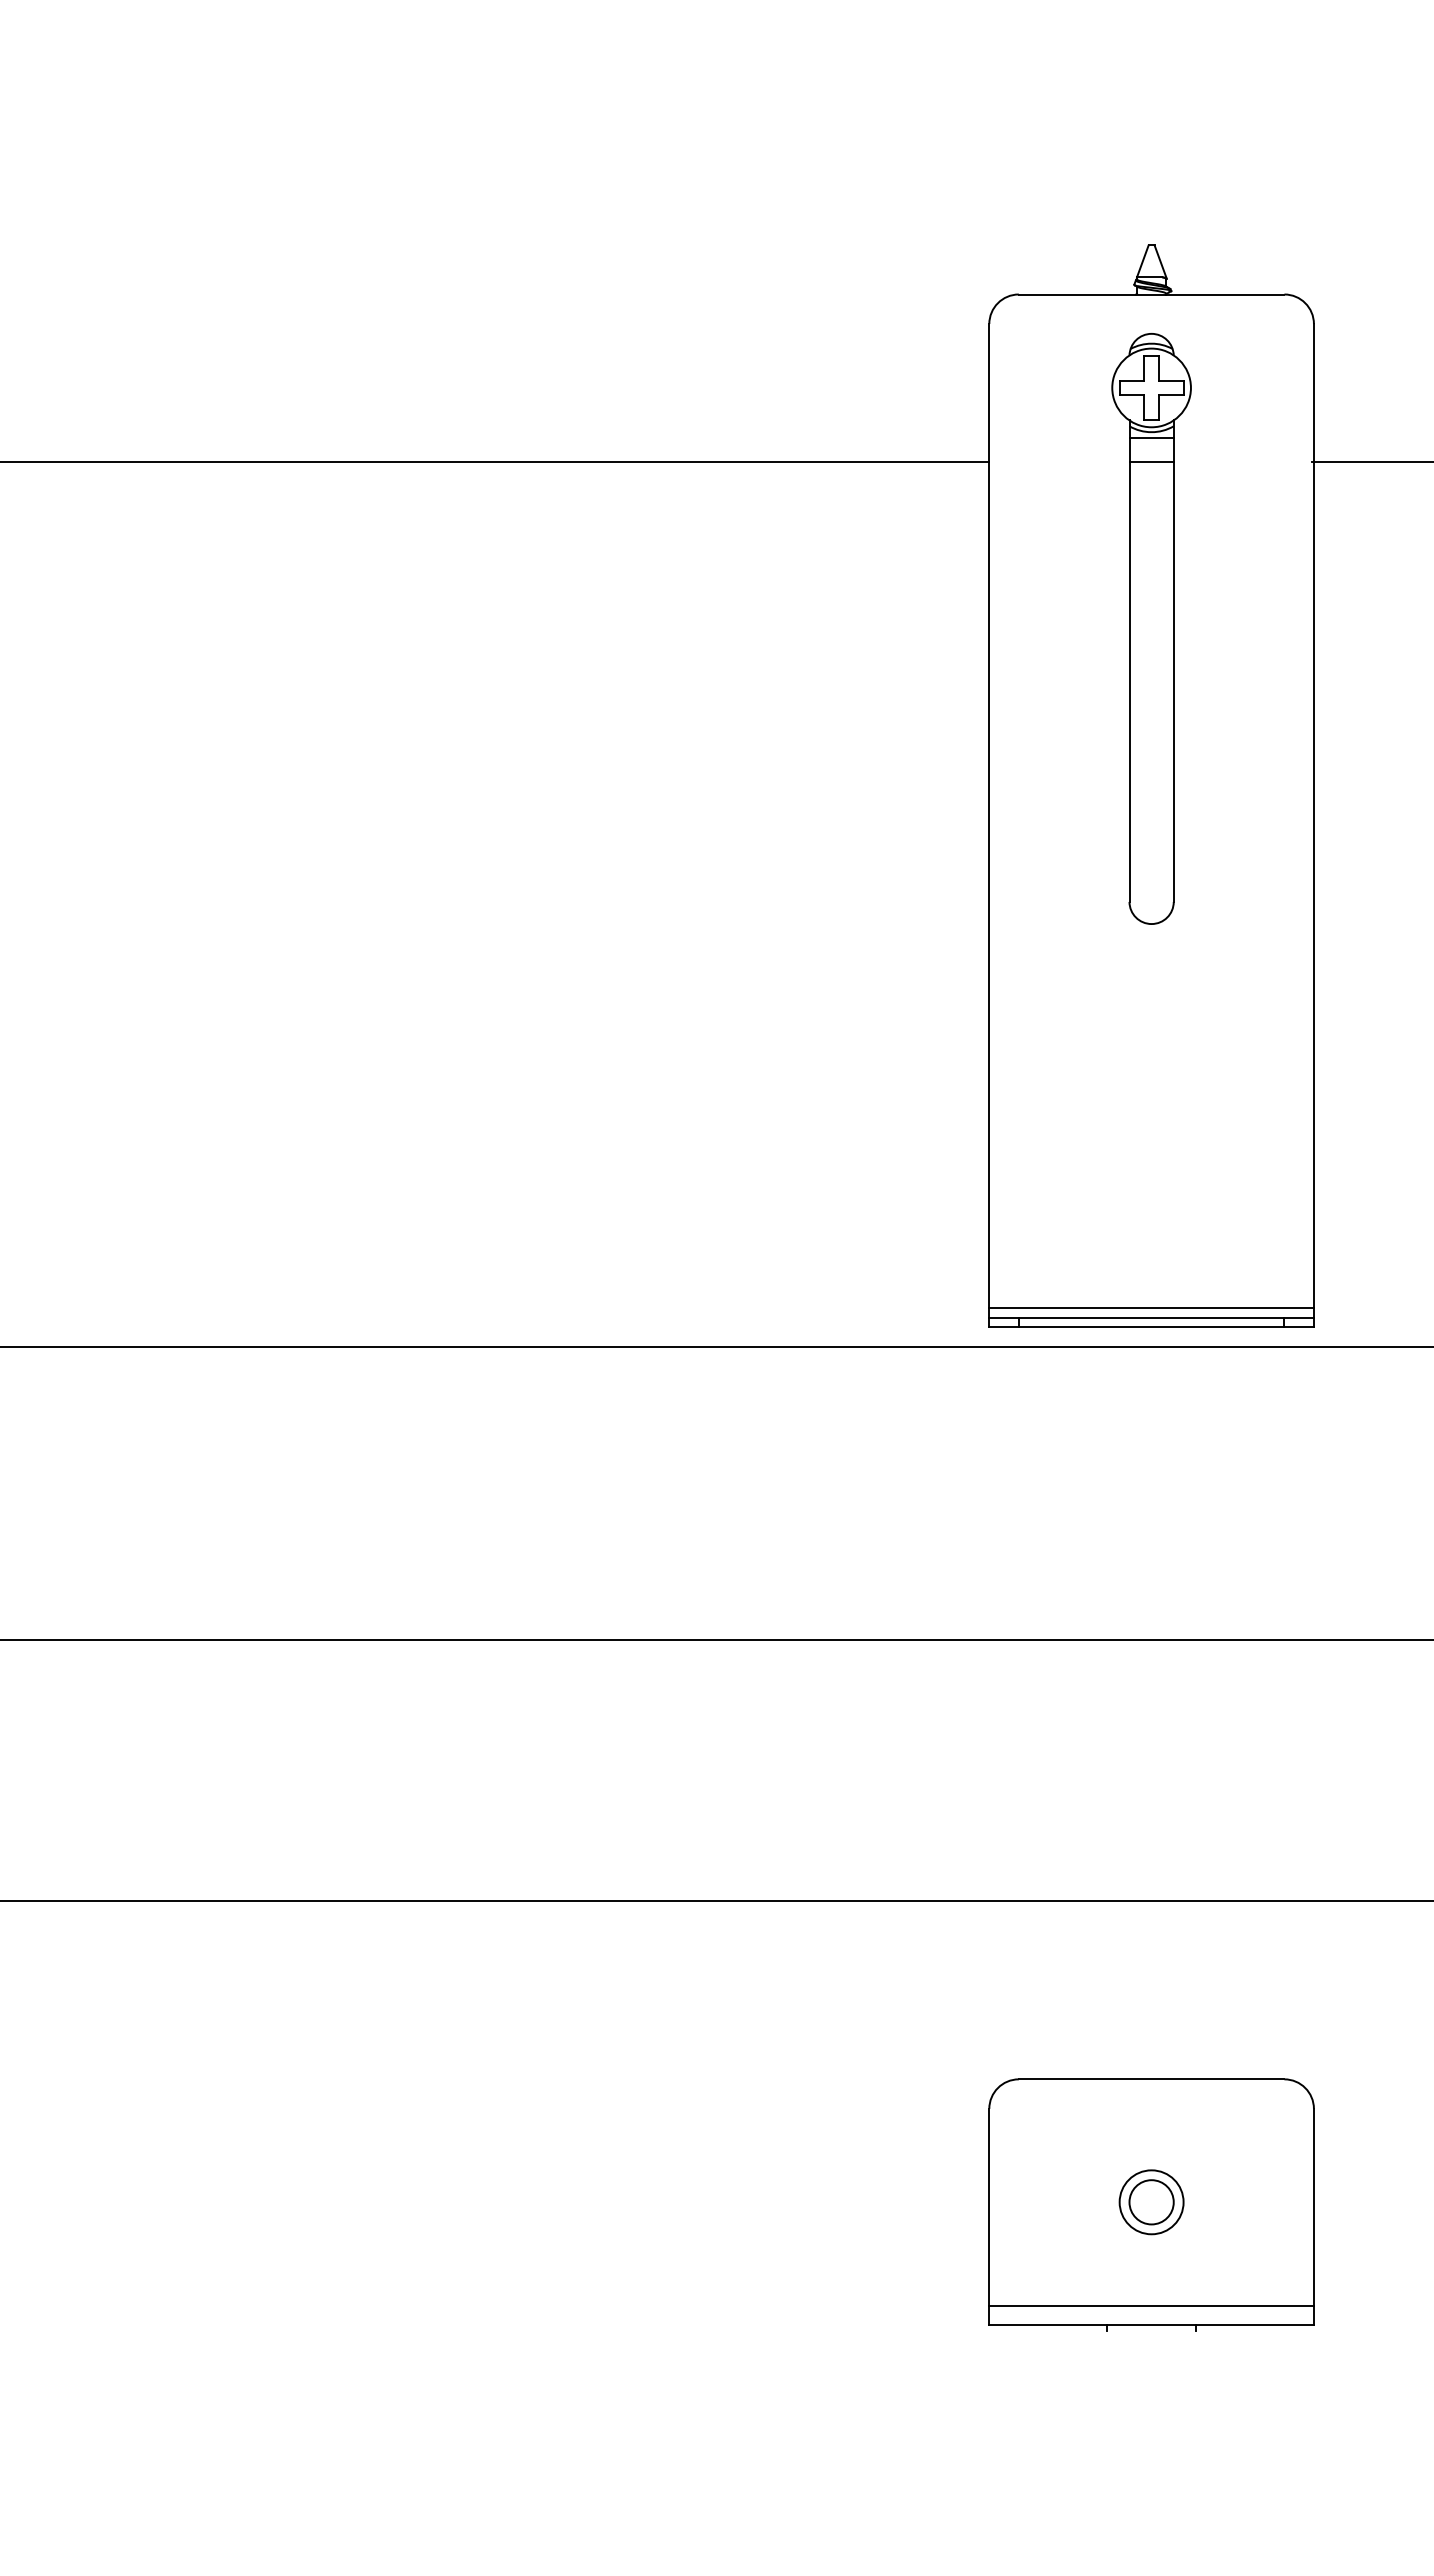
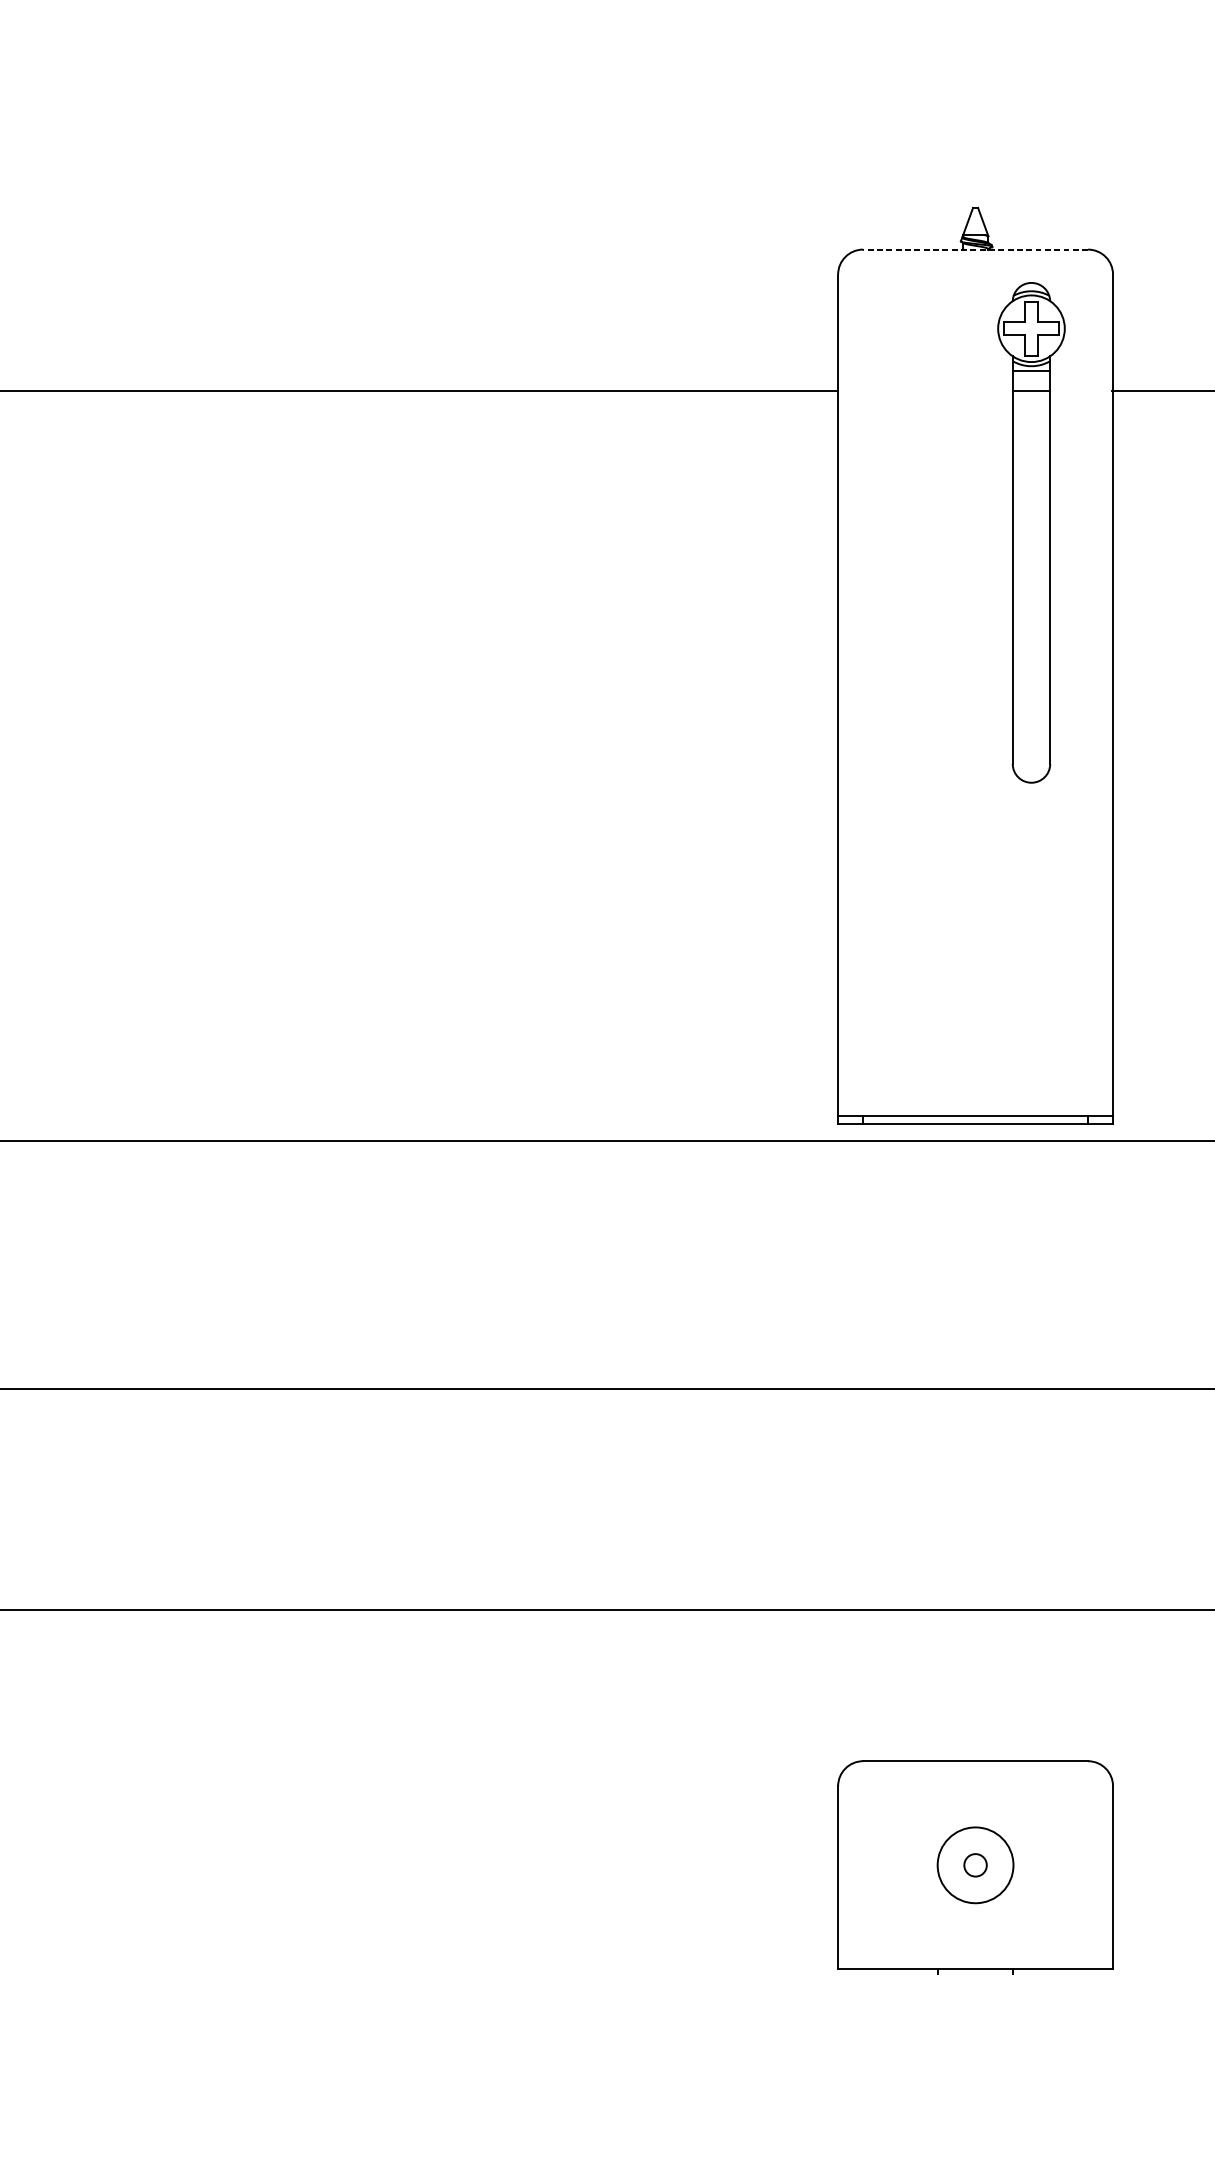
line: (1151, 294) -> (975, 249), solid -> dashed
part: (1151, 628) -> (1031, 532), moved
line: (1151, 1307) -> (975, 1107), removed
circle: (1151, 2202) -> (975, 1865), size x0.6
circle: (1151, 2202) -> (975, 1865), size x1.4
line: (1151, 2305) -> (975, 1952), removed

